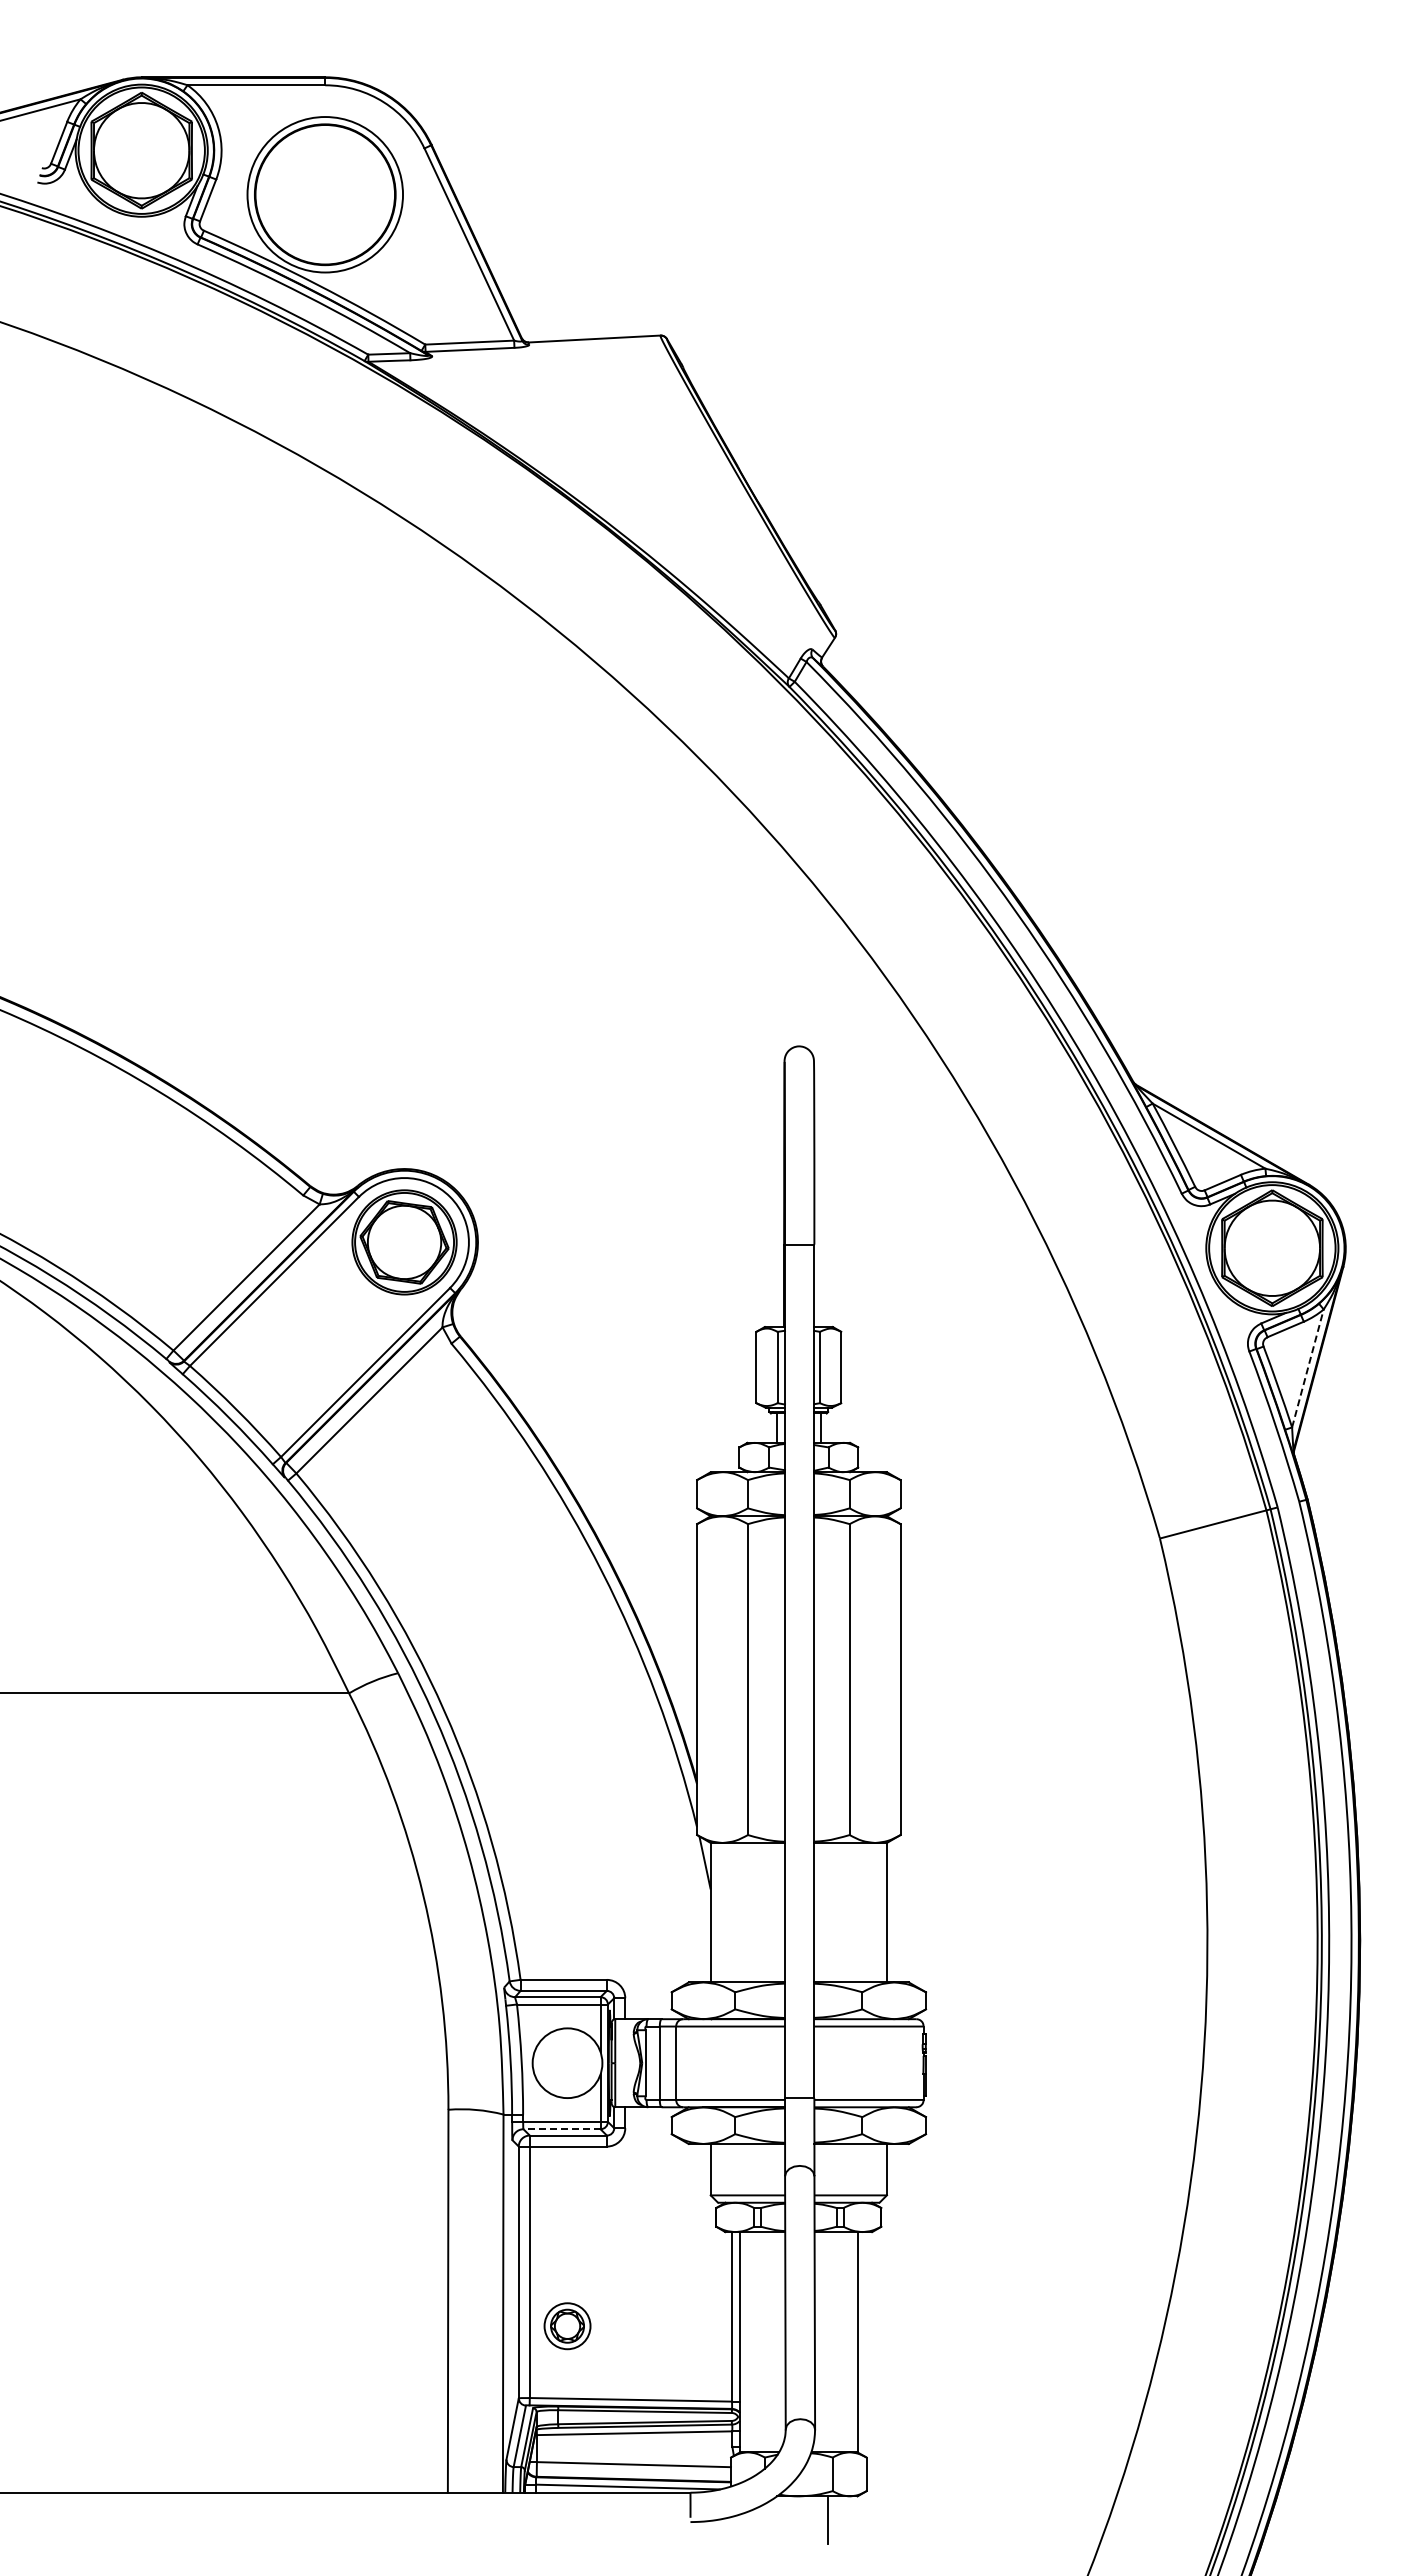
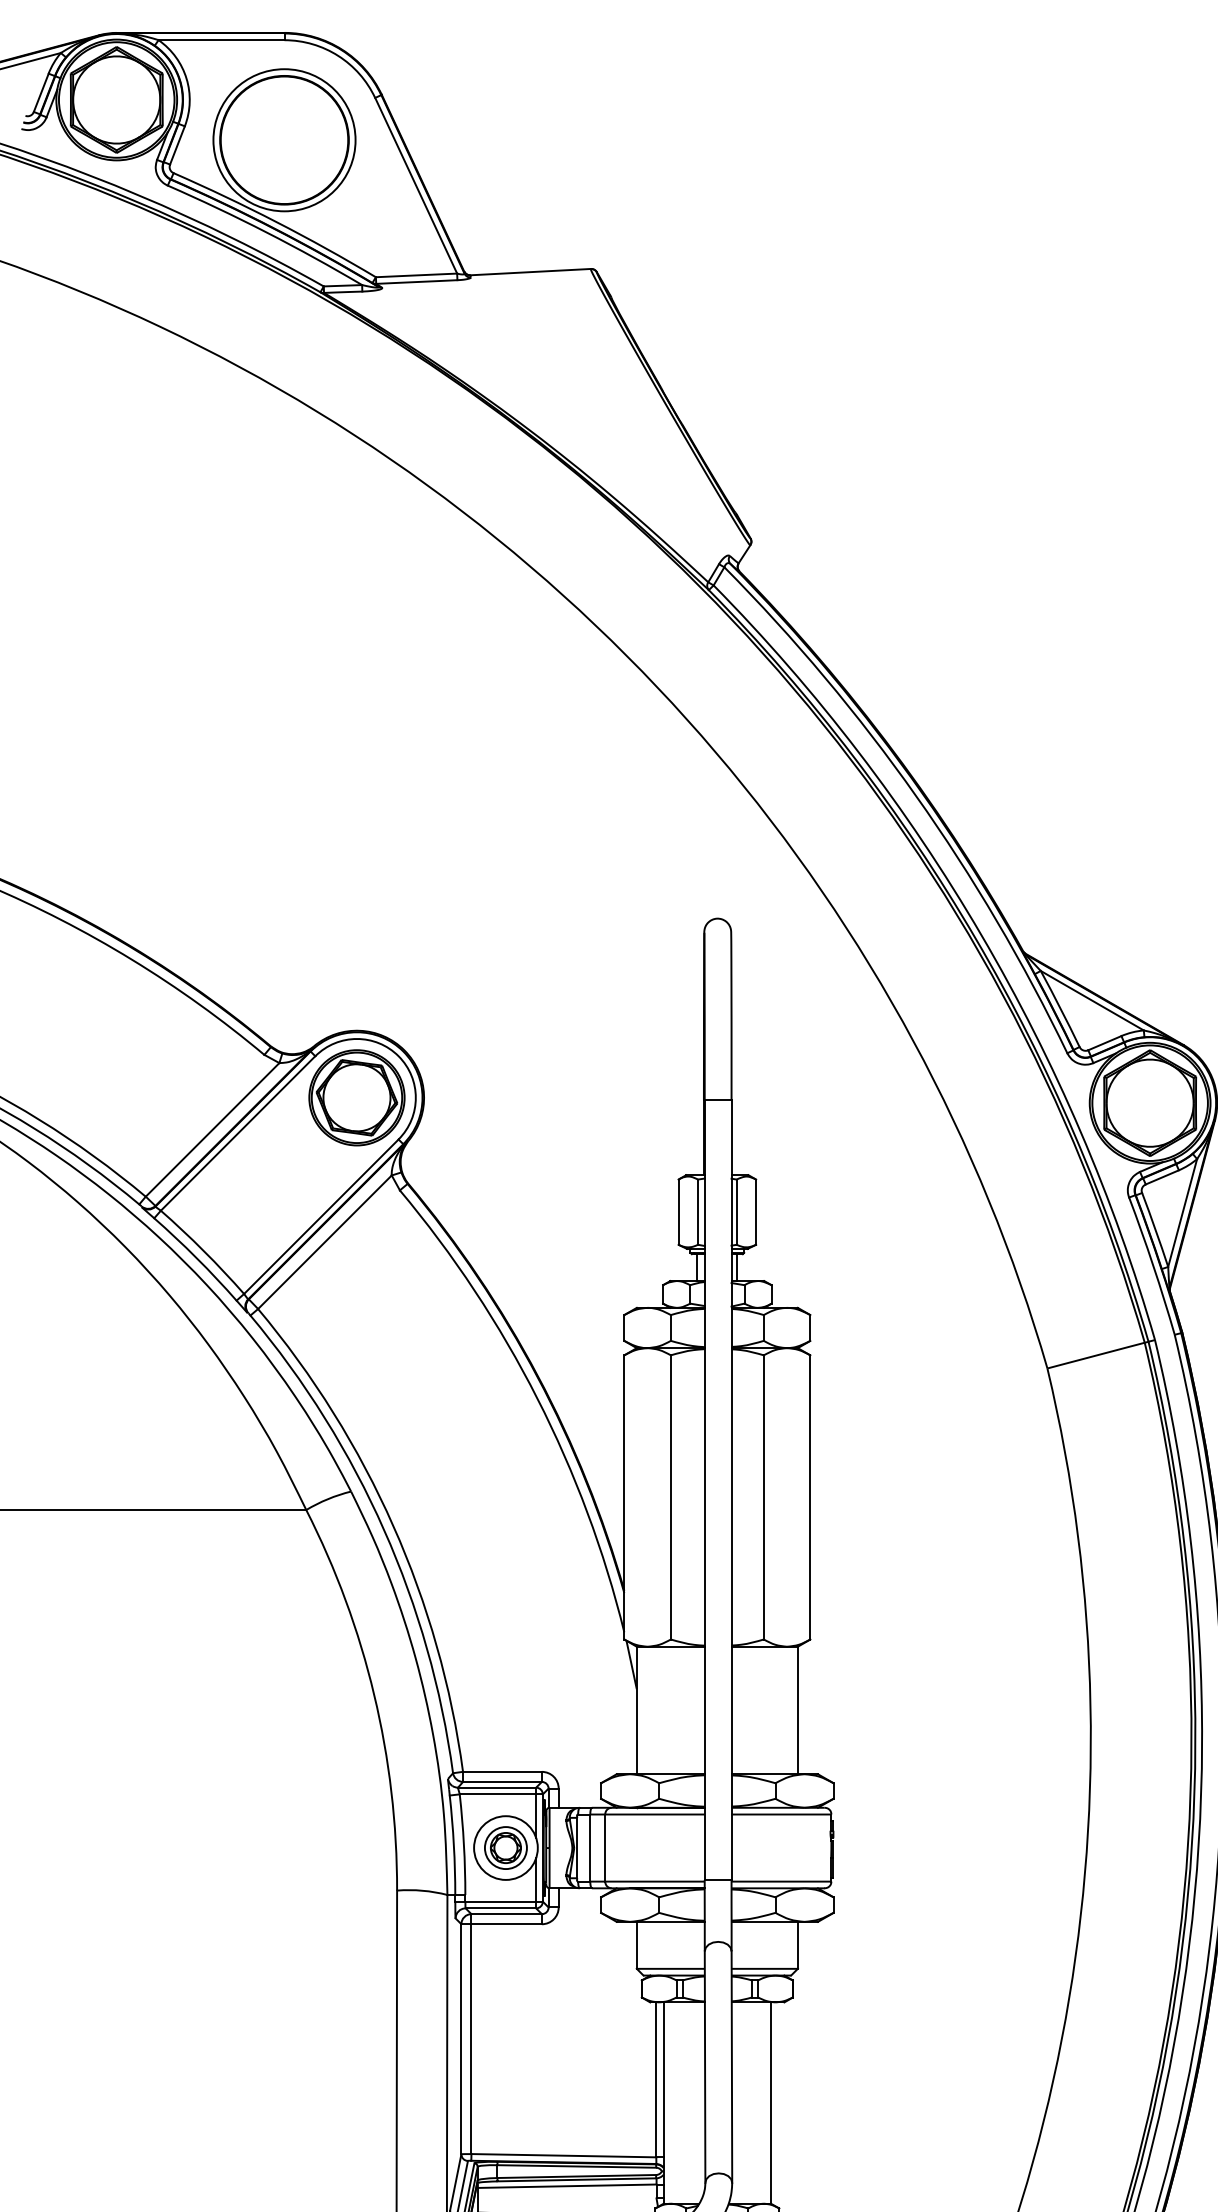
line: (1308, 1367) -> (1183, 1212), dashed -> solid
line: (562, 2129) -> (501, 1908), dashed -> solid
part: (567, 2326) -> (505, 1848), moved

